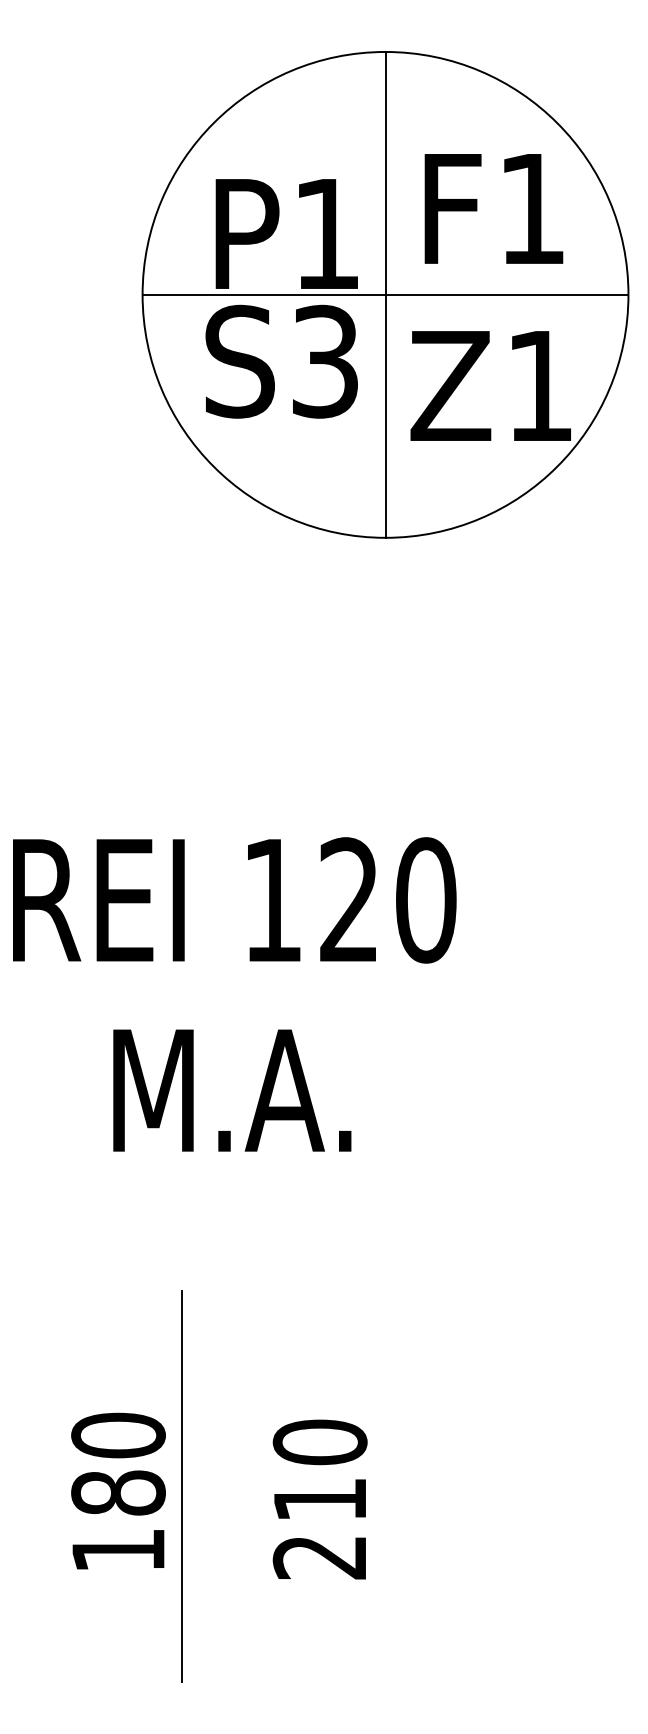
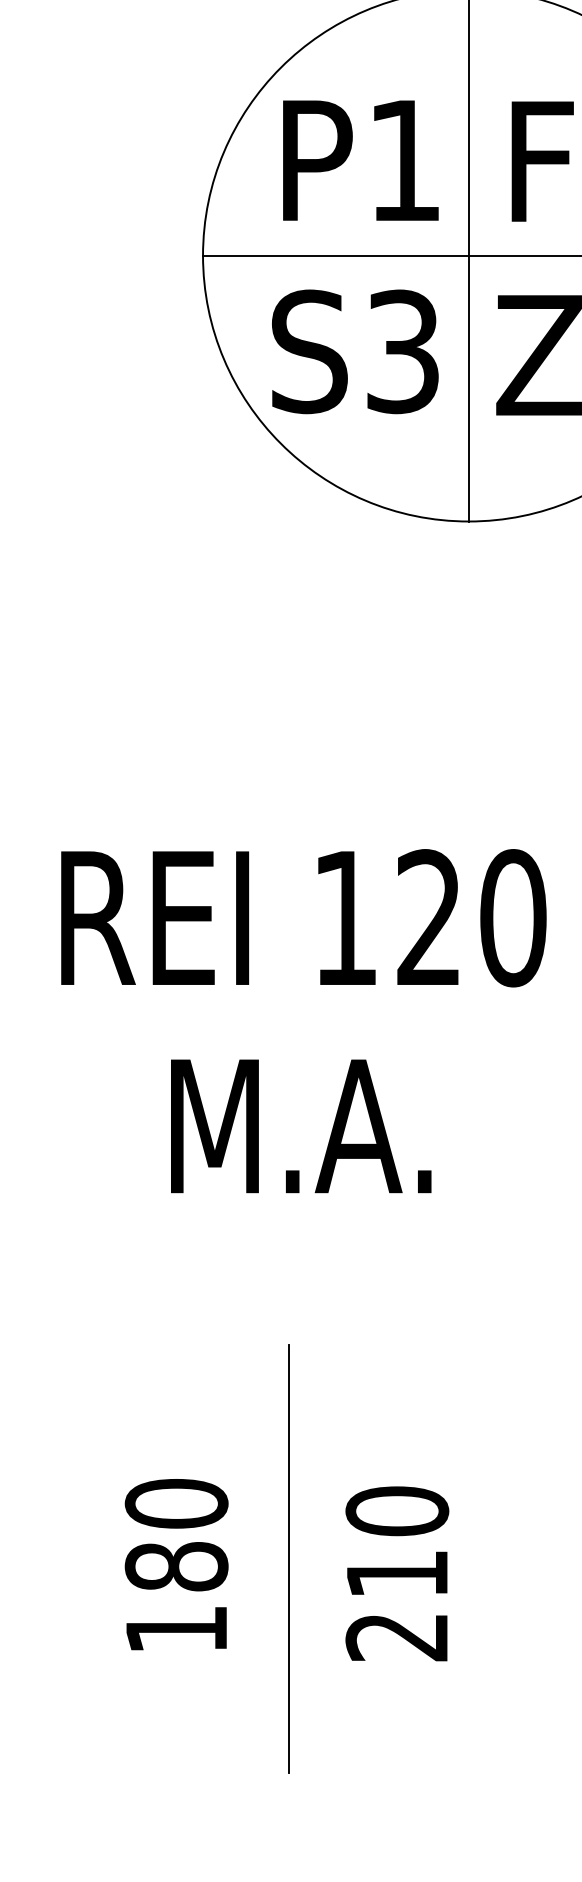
text: (286, 233) -> (360, 160), moved
text: (281, 361) -> (355, 351), moved
line: (181, 1486) -> (288, 1559), moved

